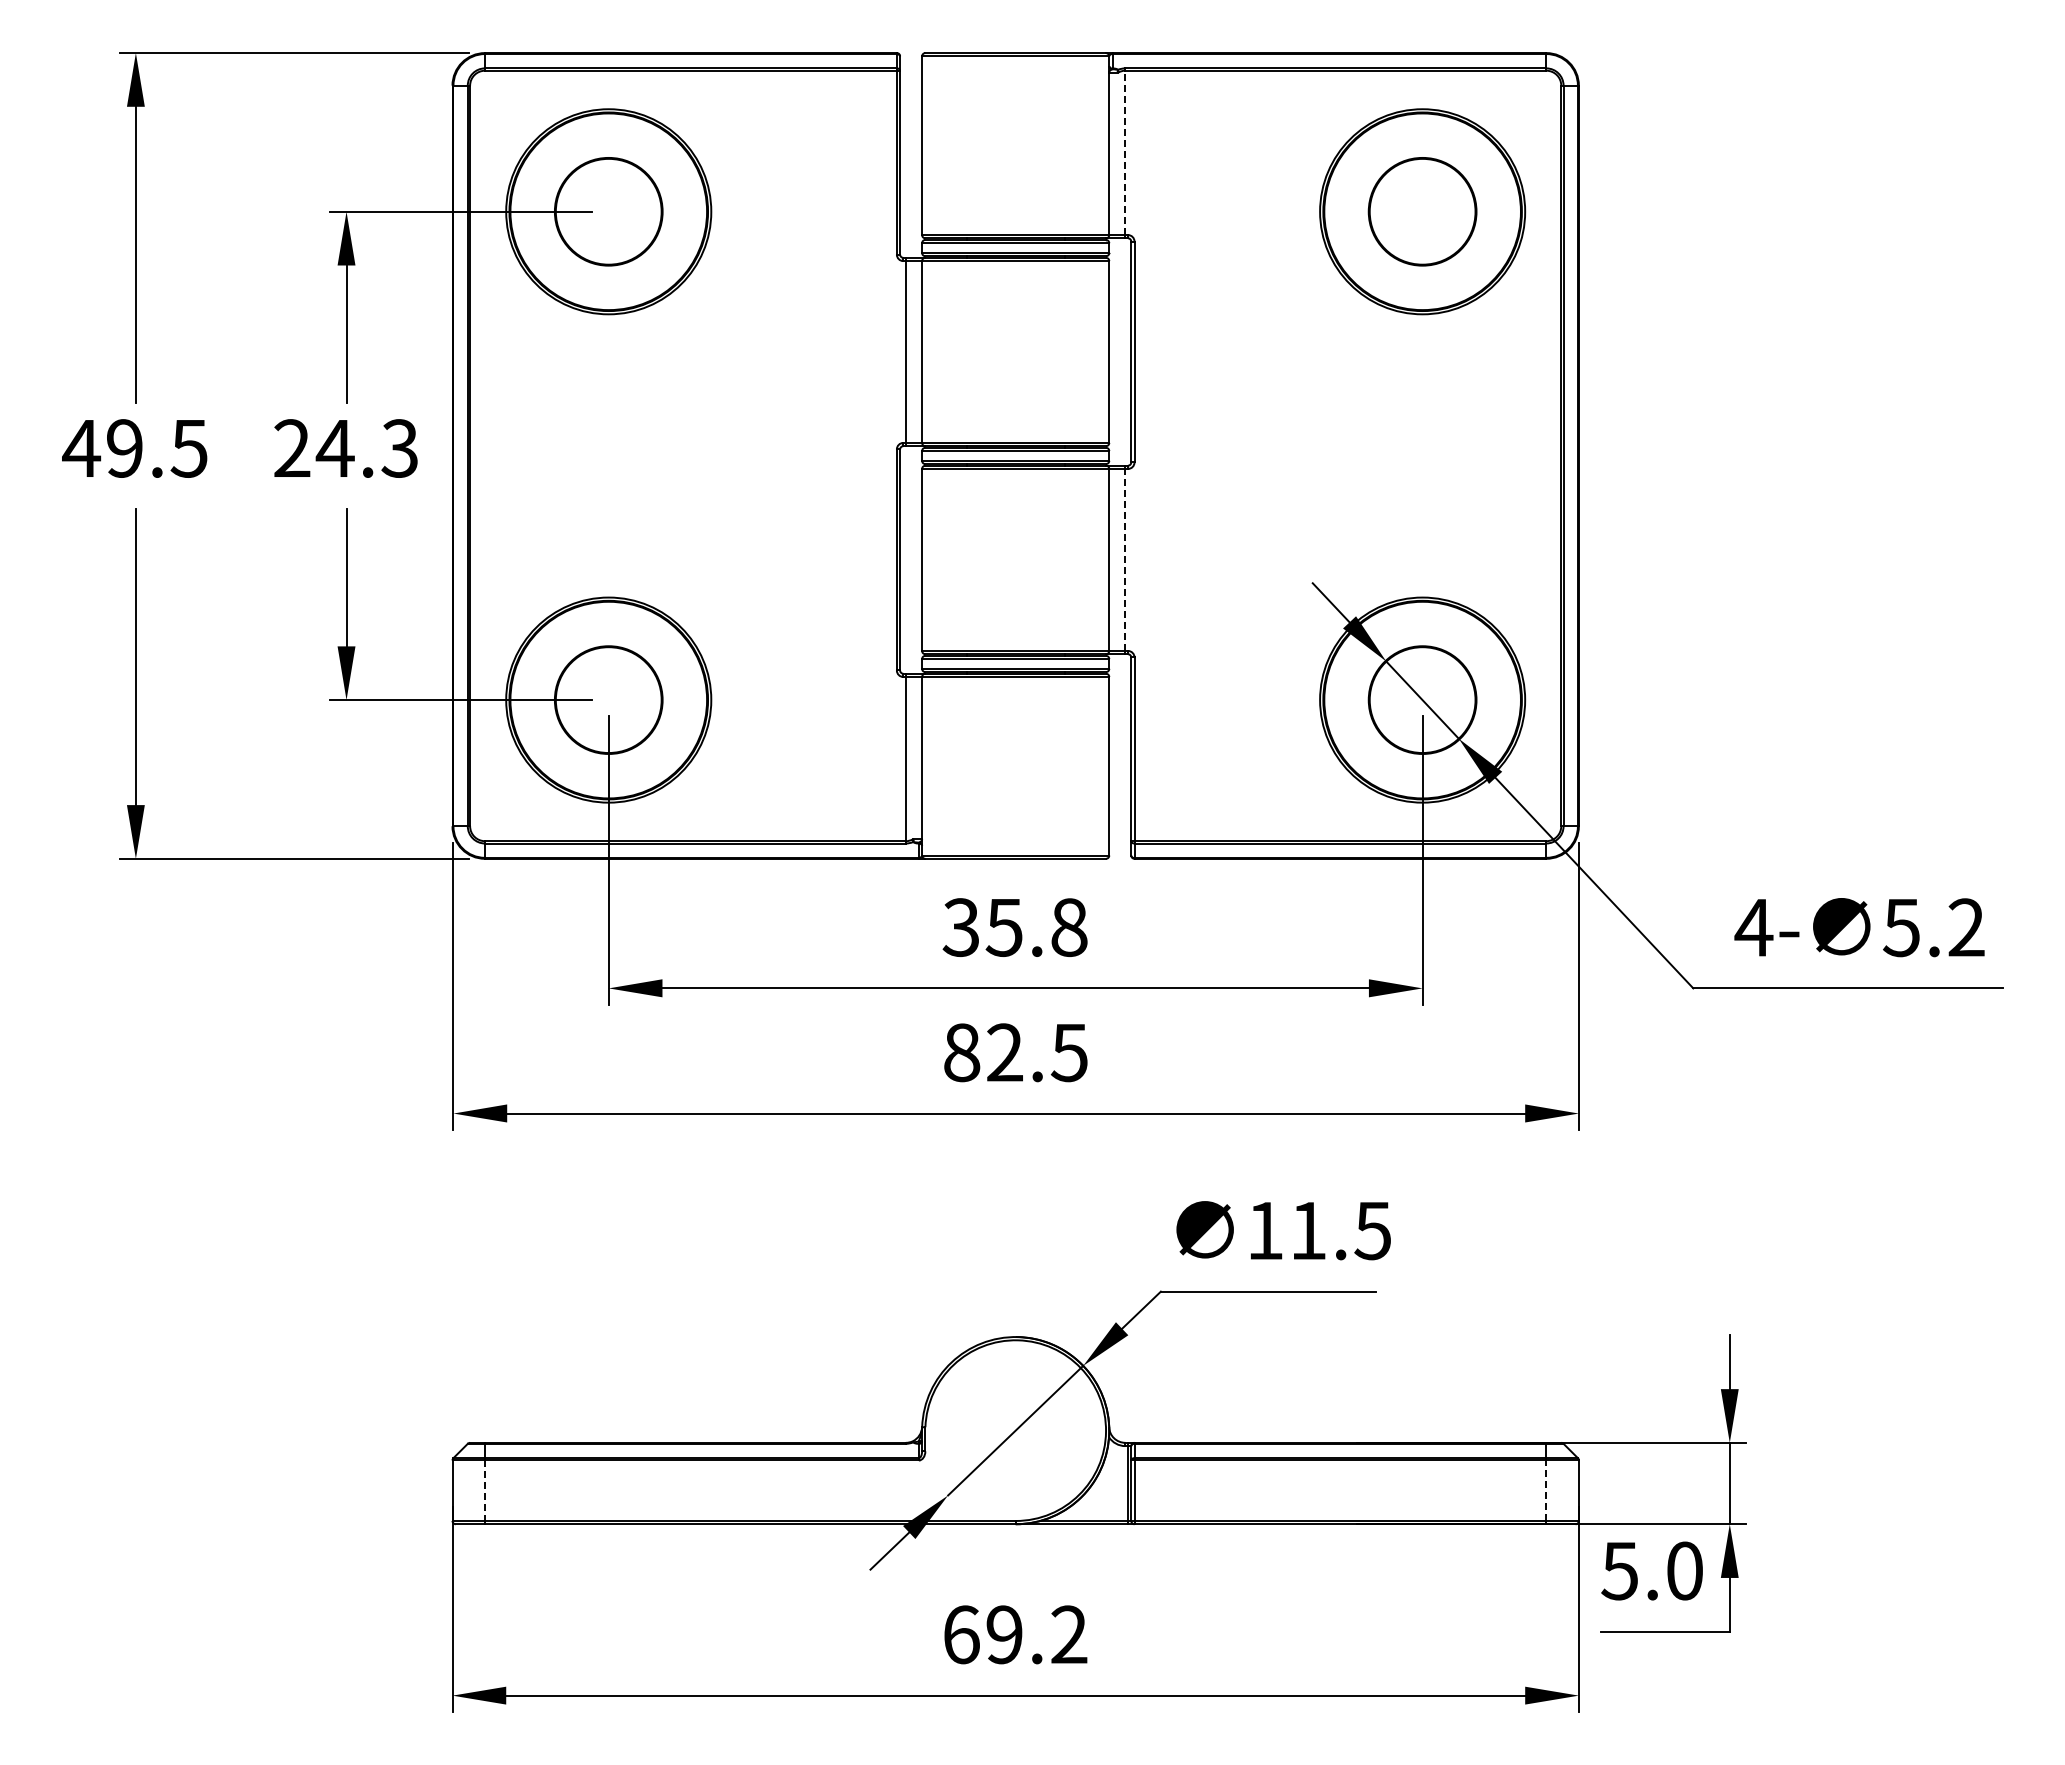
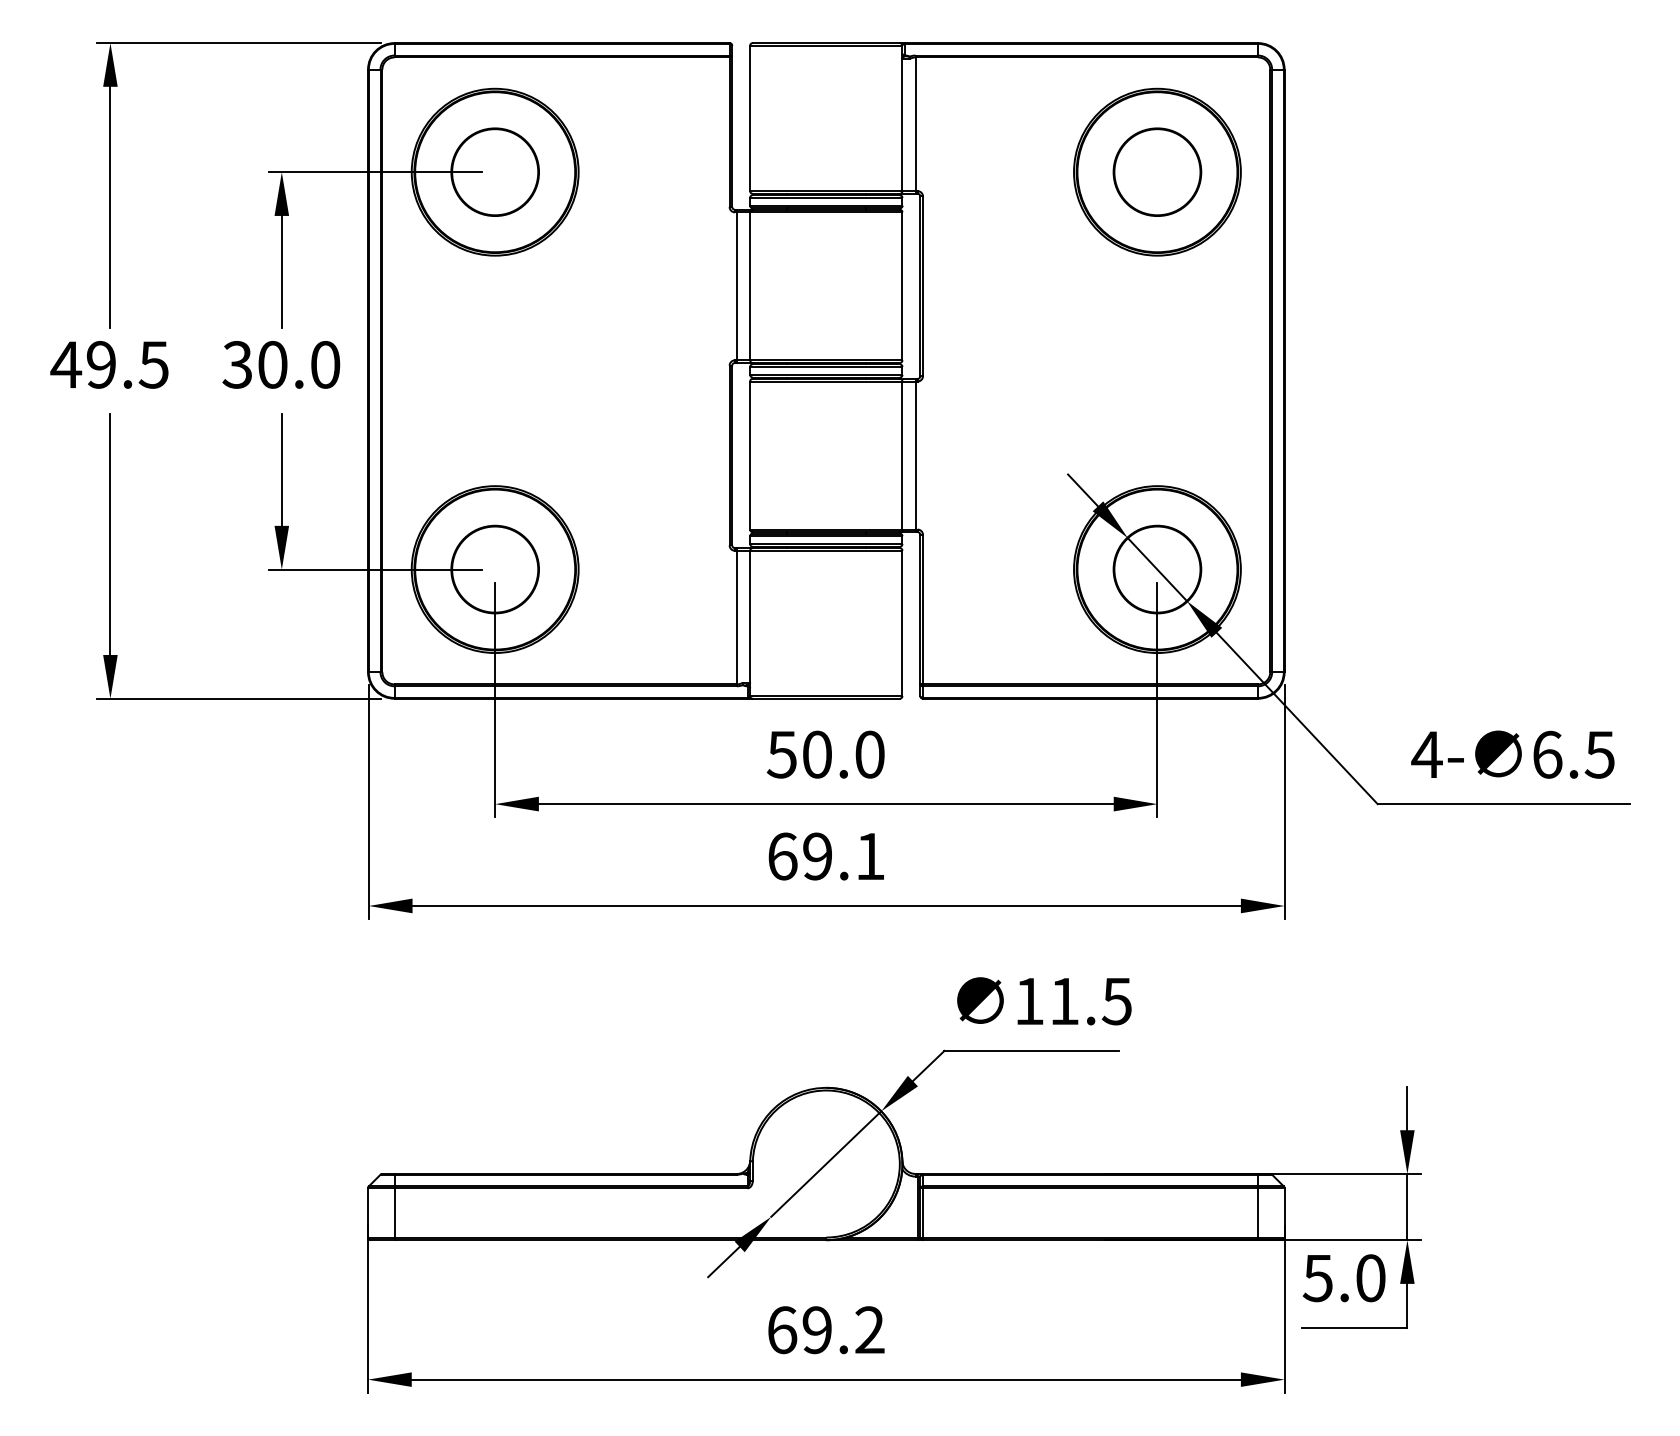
line: (1125, 152) -> (915, 123), dashed -> solid
text: (345, 448) -> (280, 364), 24.3 -> 30.0
line: (1125, 559) -> (915, 455), dashed -> solid
text: (1014, 927) -> (825, 754), 35.8 -> 50.0
text: (1933, 927) -> (1573, 754), 5.2 -> 6.5
text: (1015, 1052) -> (826, 856), 82.5 -> 69.1
line: (1546, 1490) -> (1258, 1212), dashed -> solid
line: (485, 1491) -> (394, 1213), dashed -> solid

